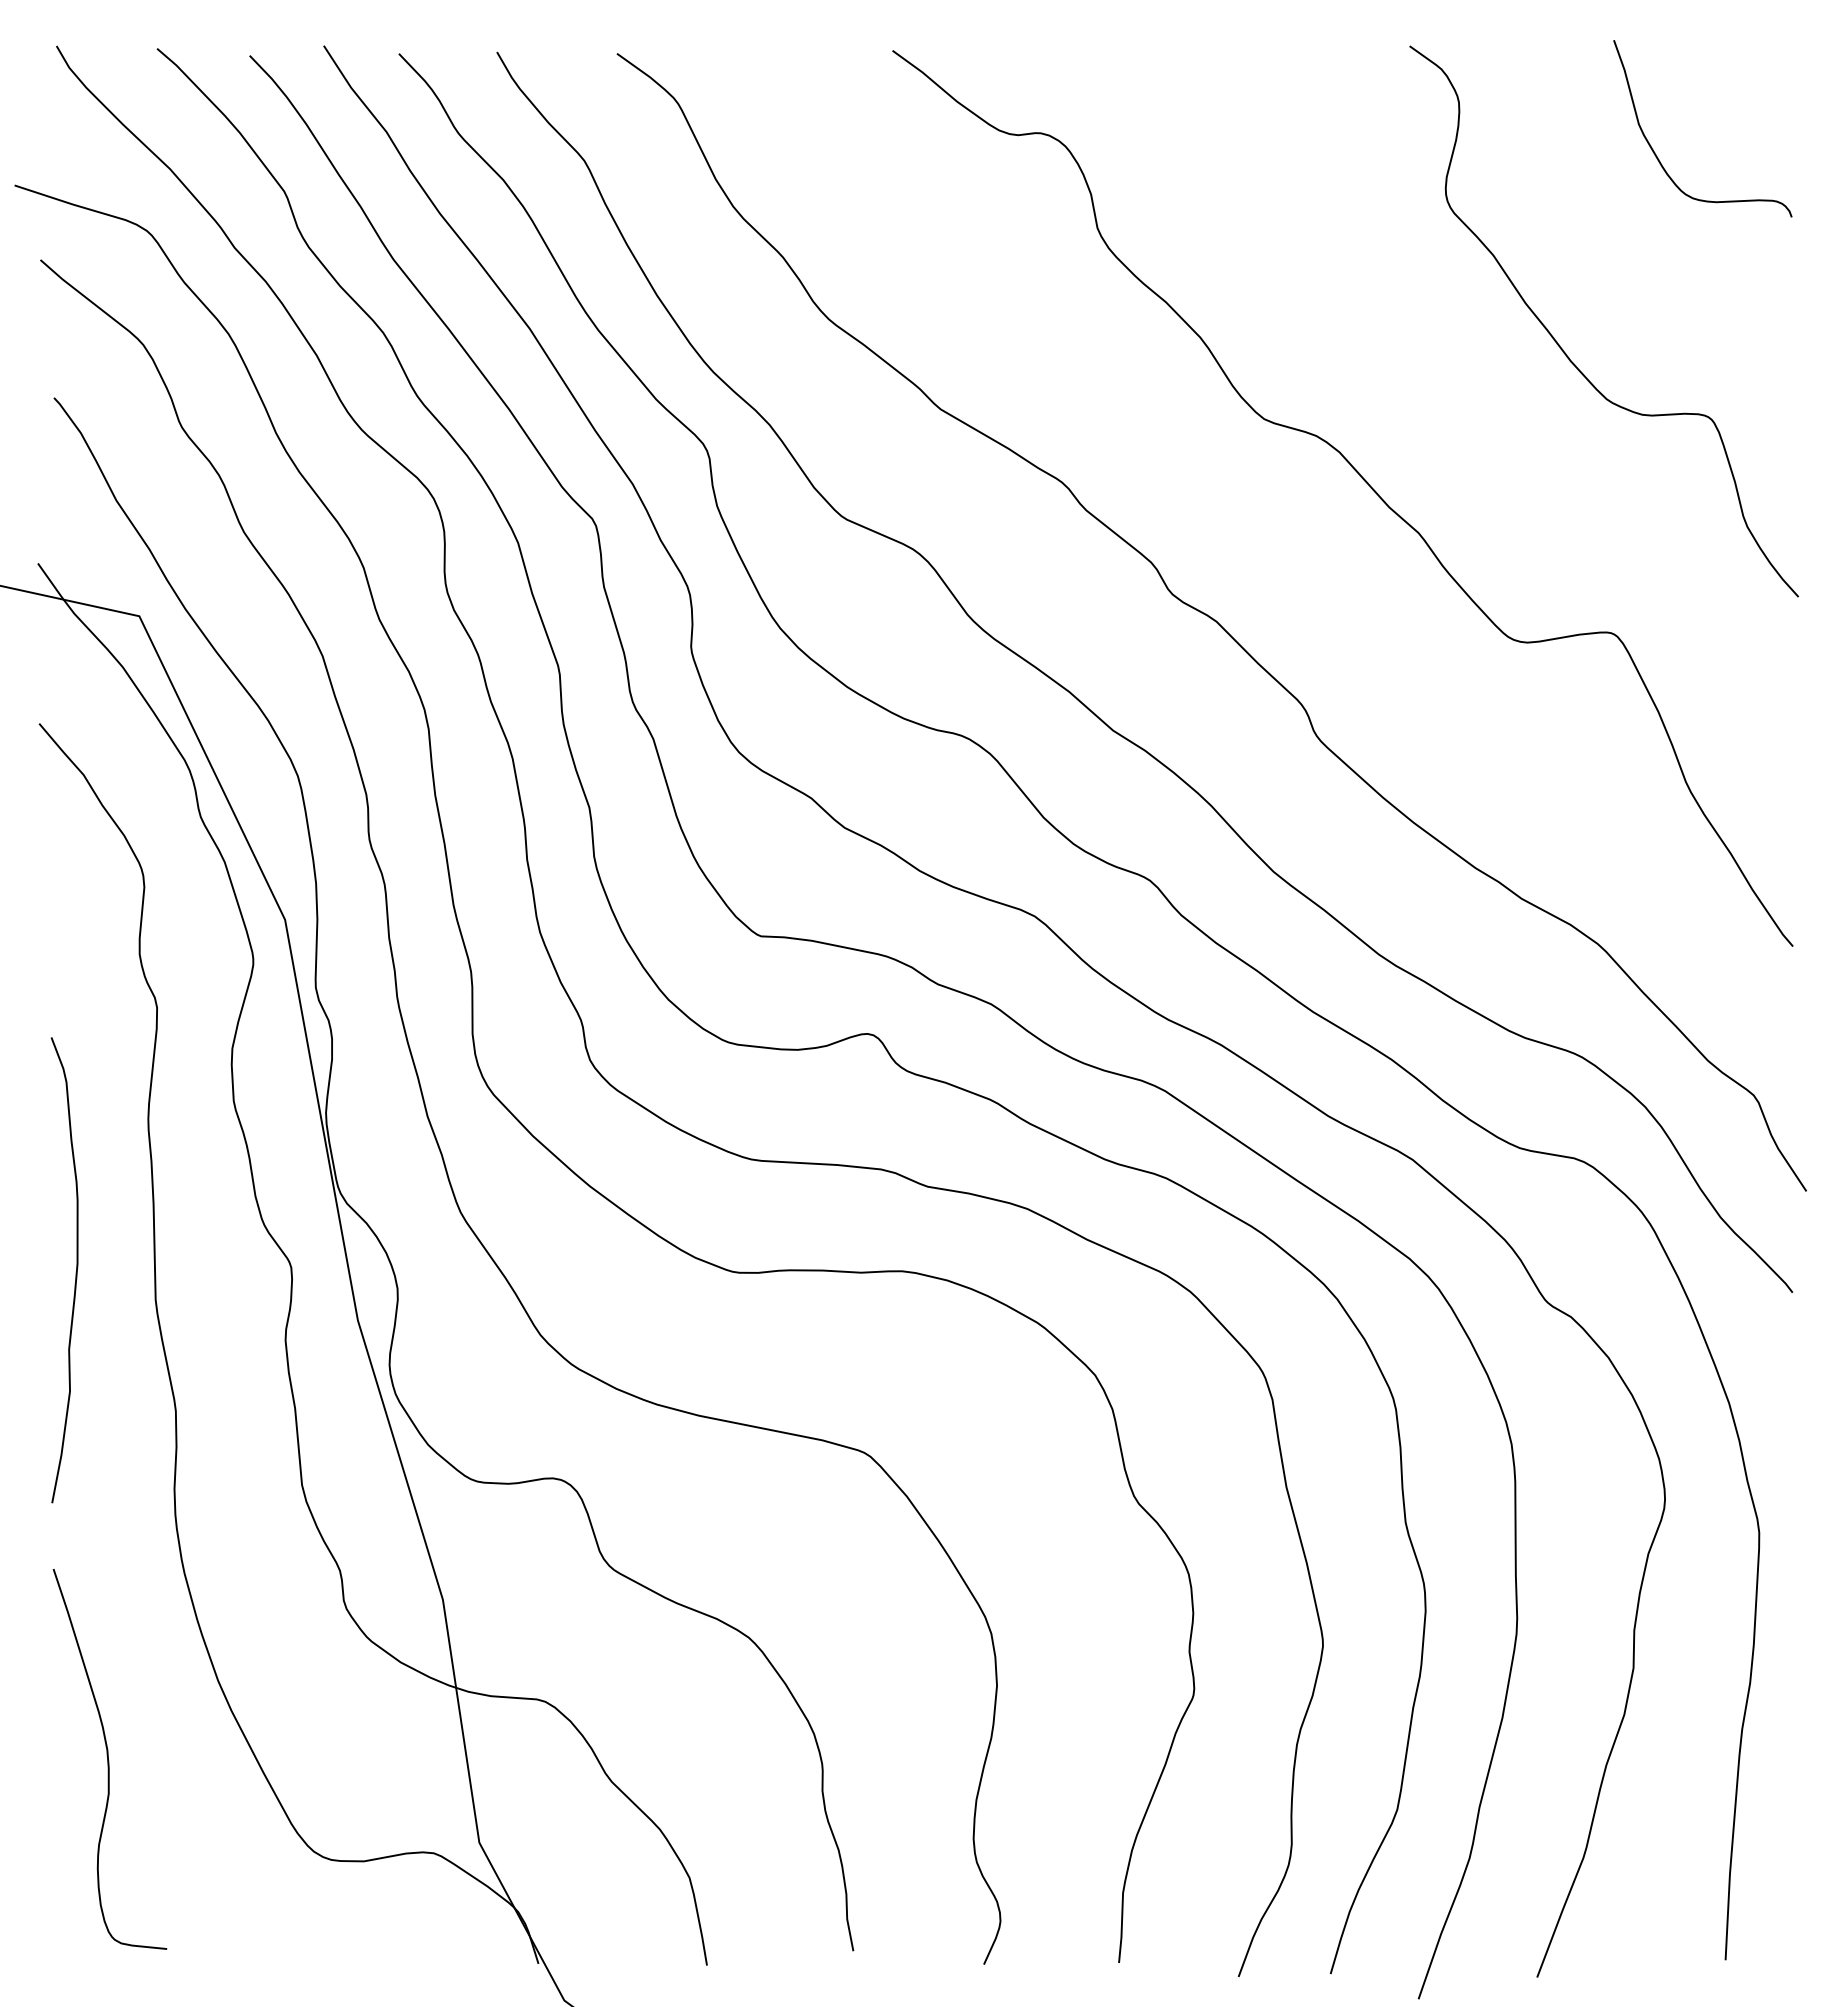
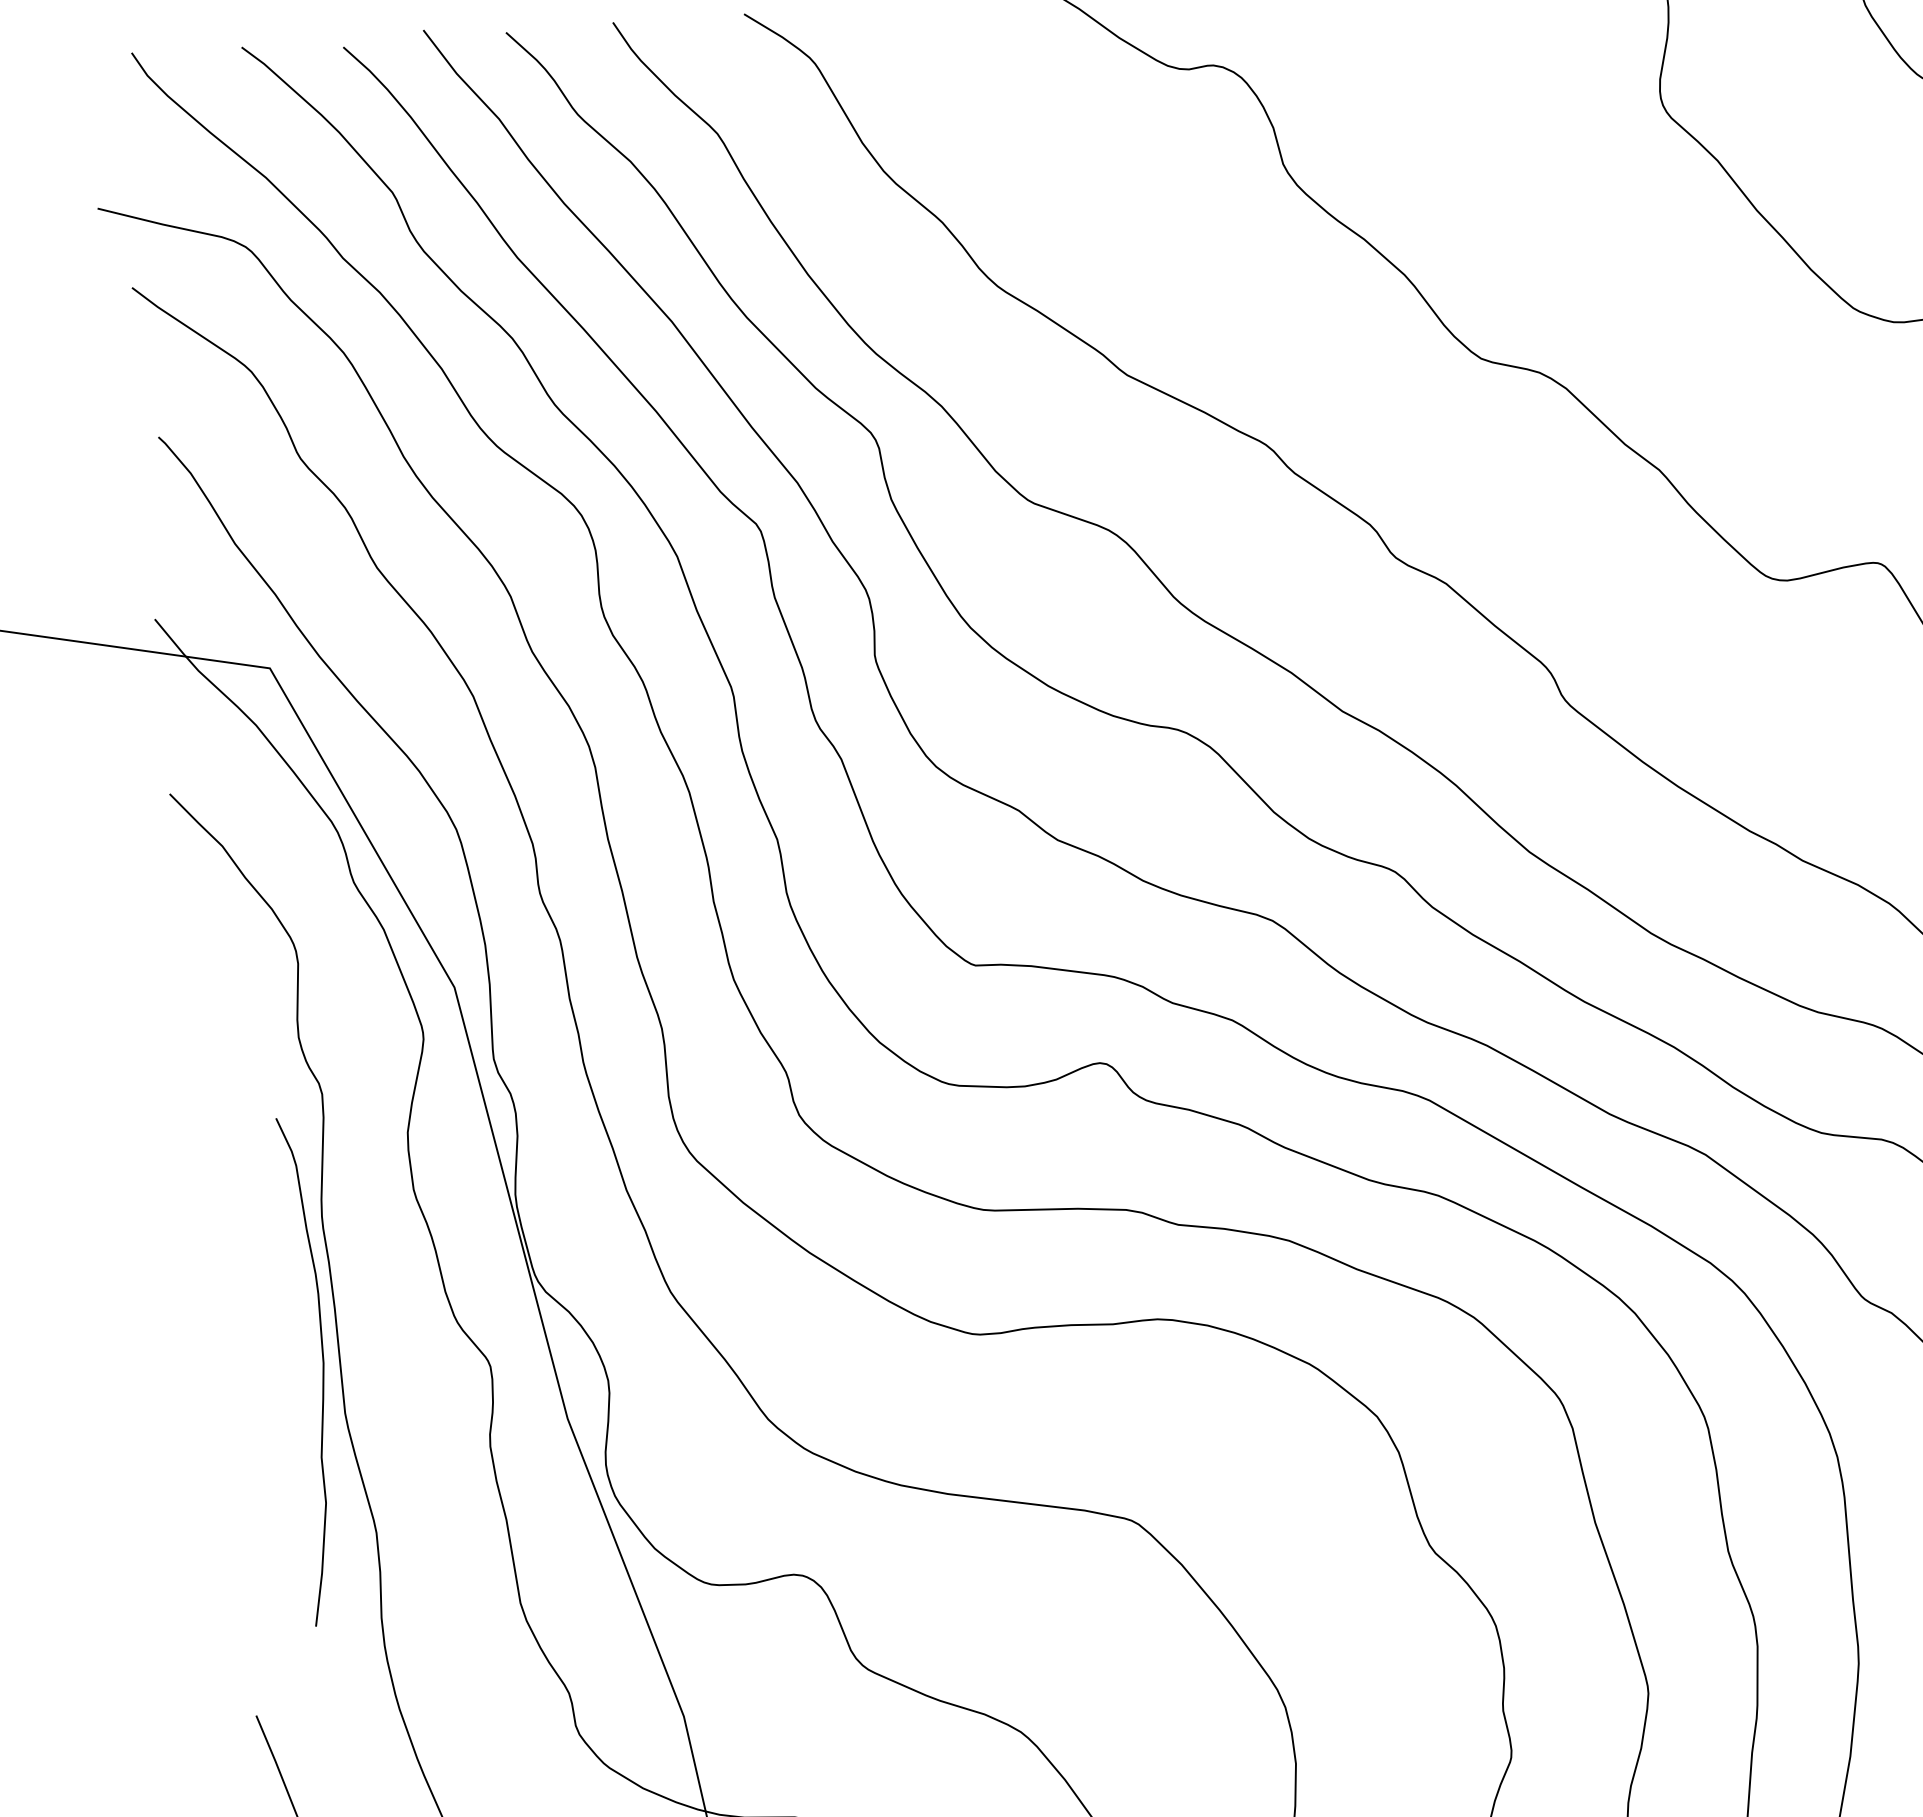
curve: (75, 1272) -> (322, 1372), moved

